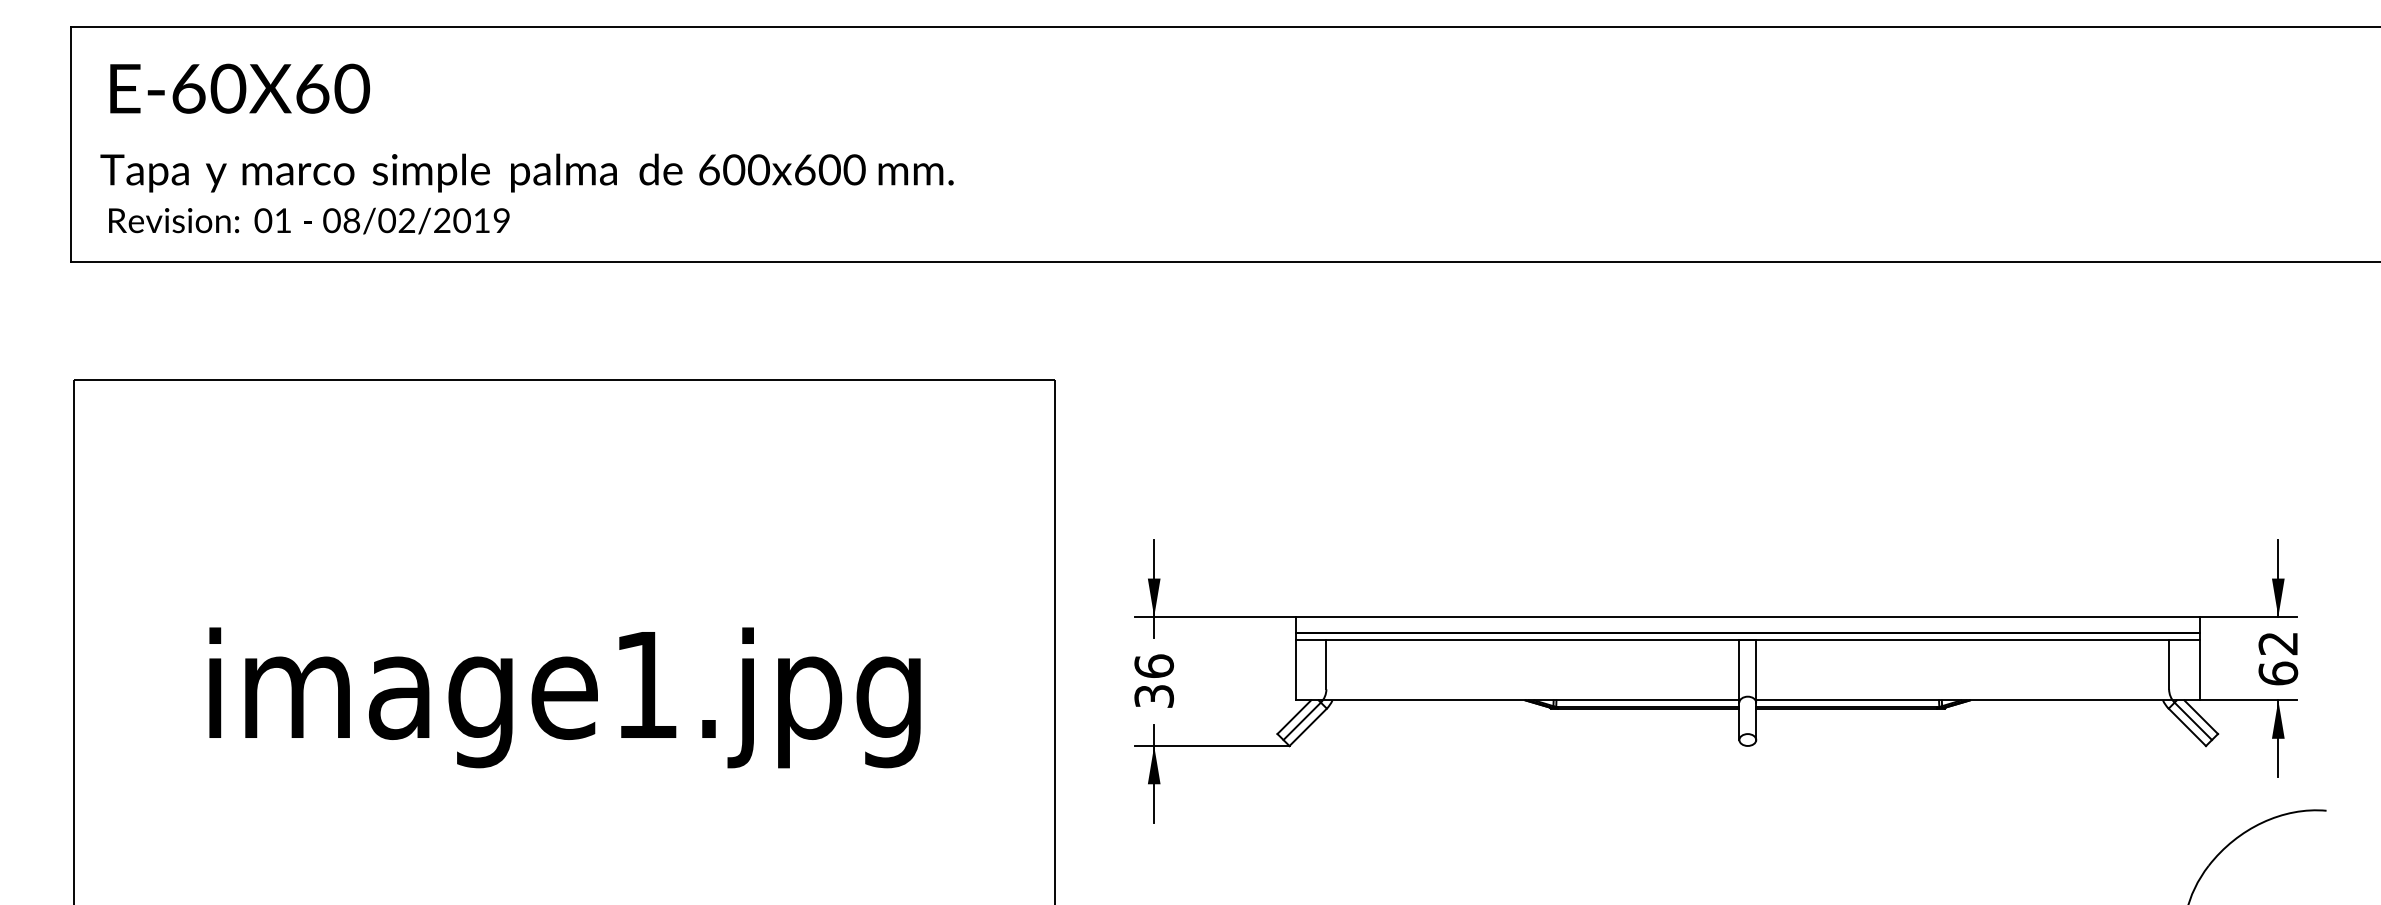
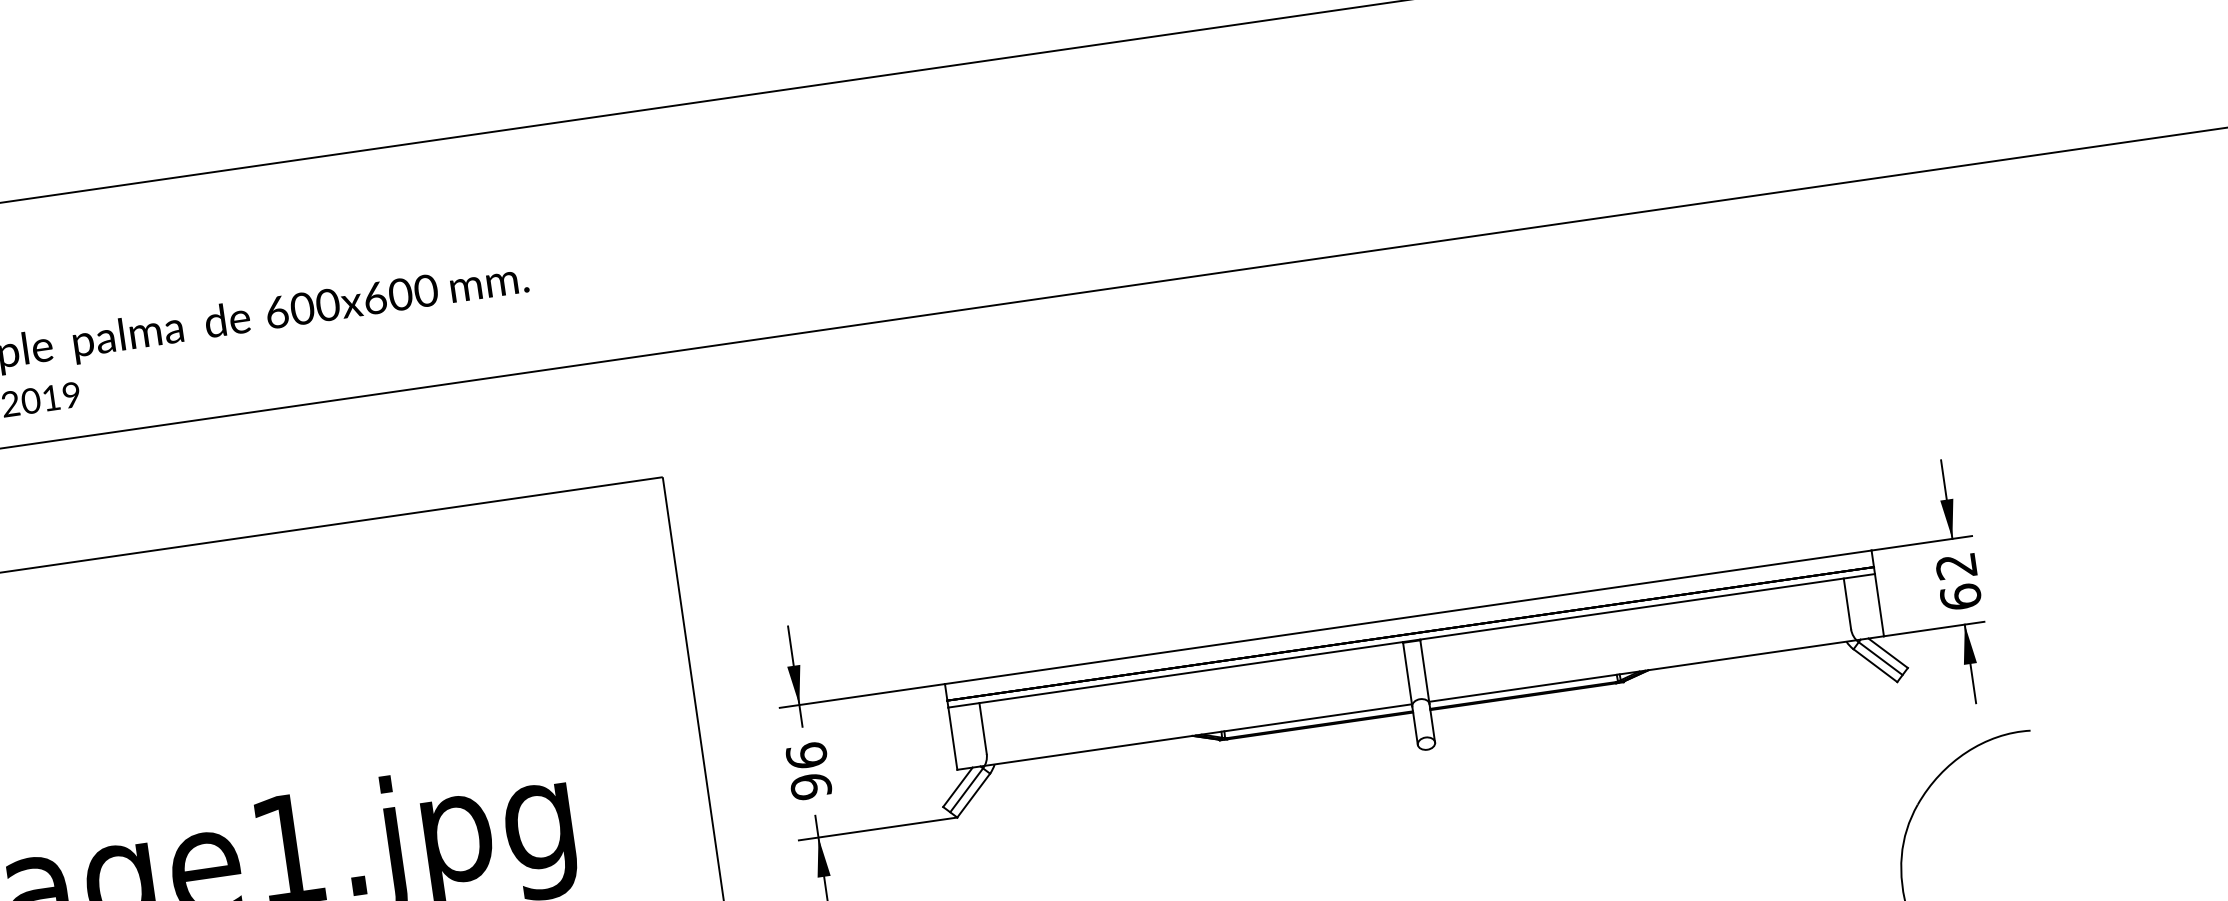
text: (1153, 696) -> (810, 786), 36 -> 96

